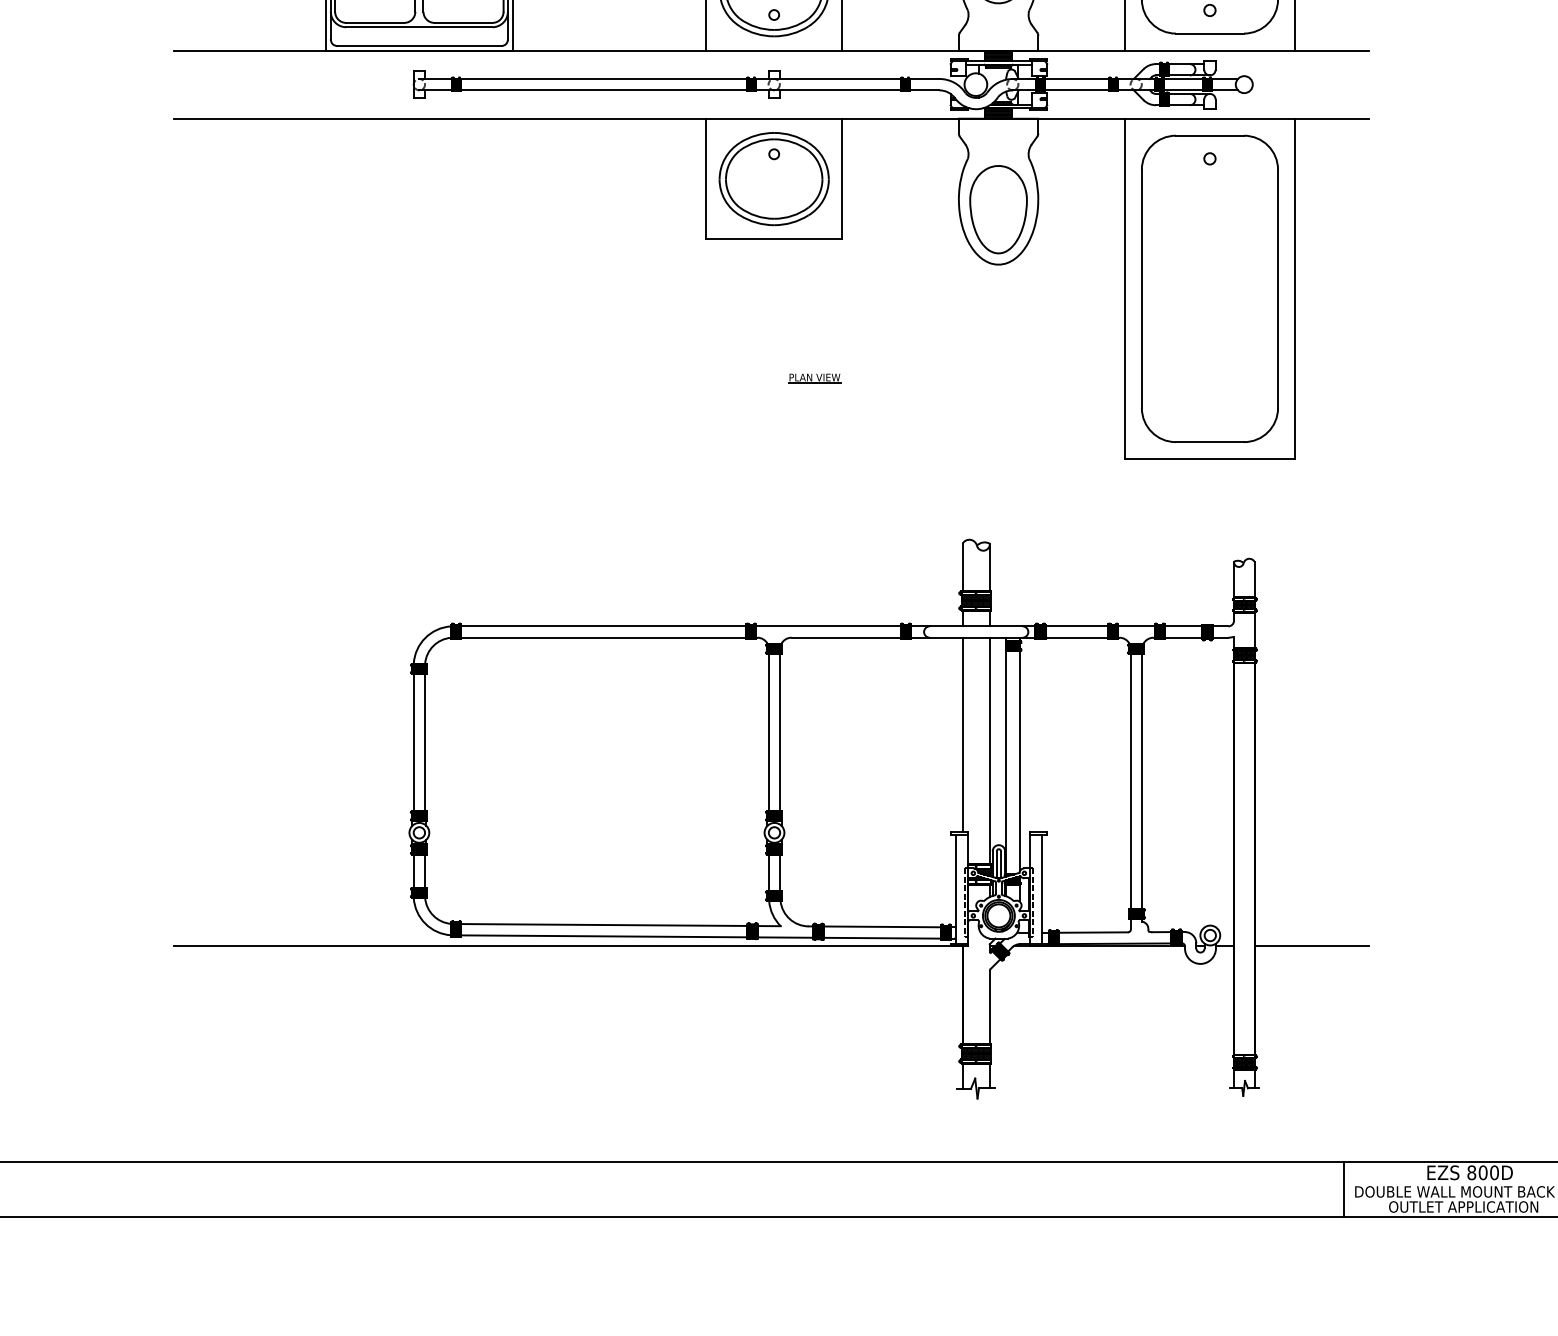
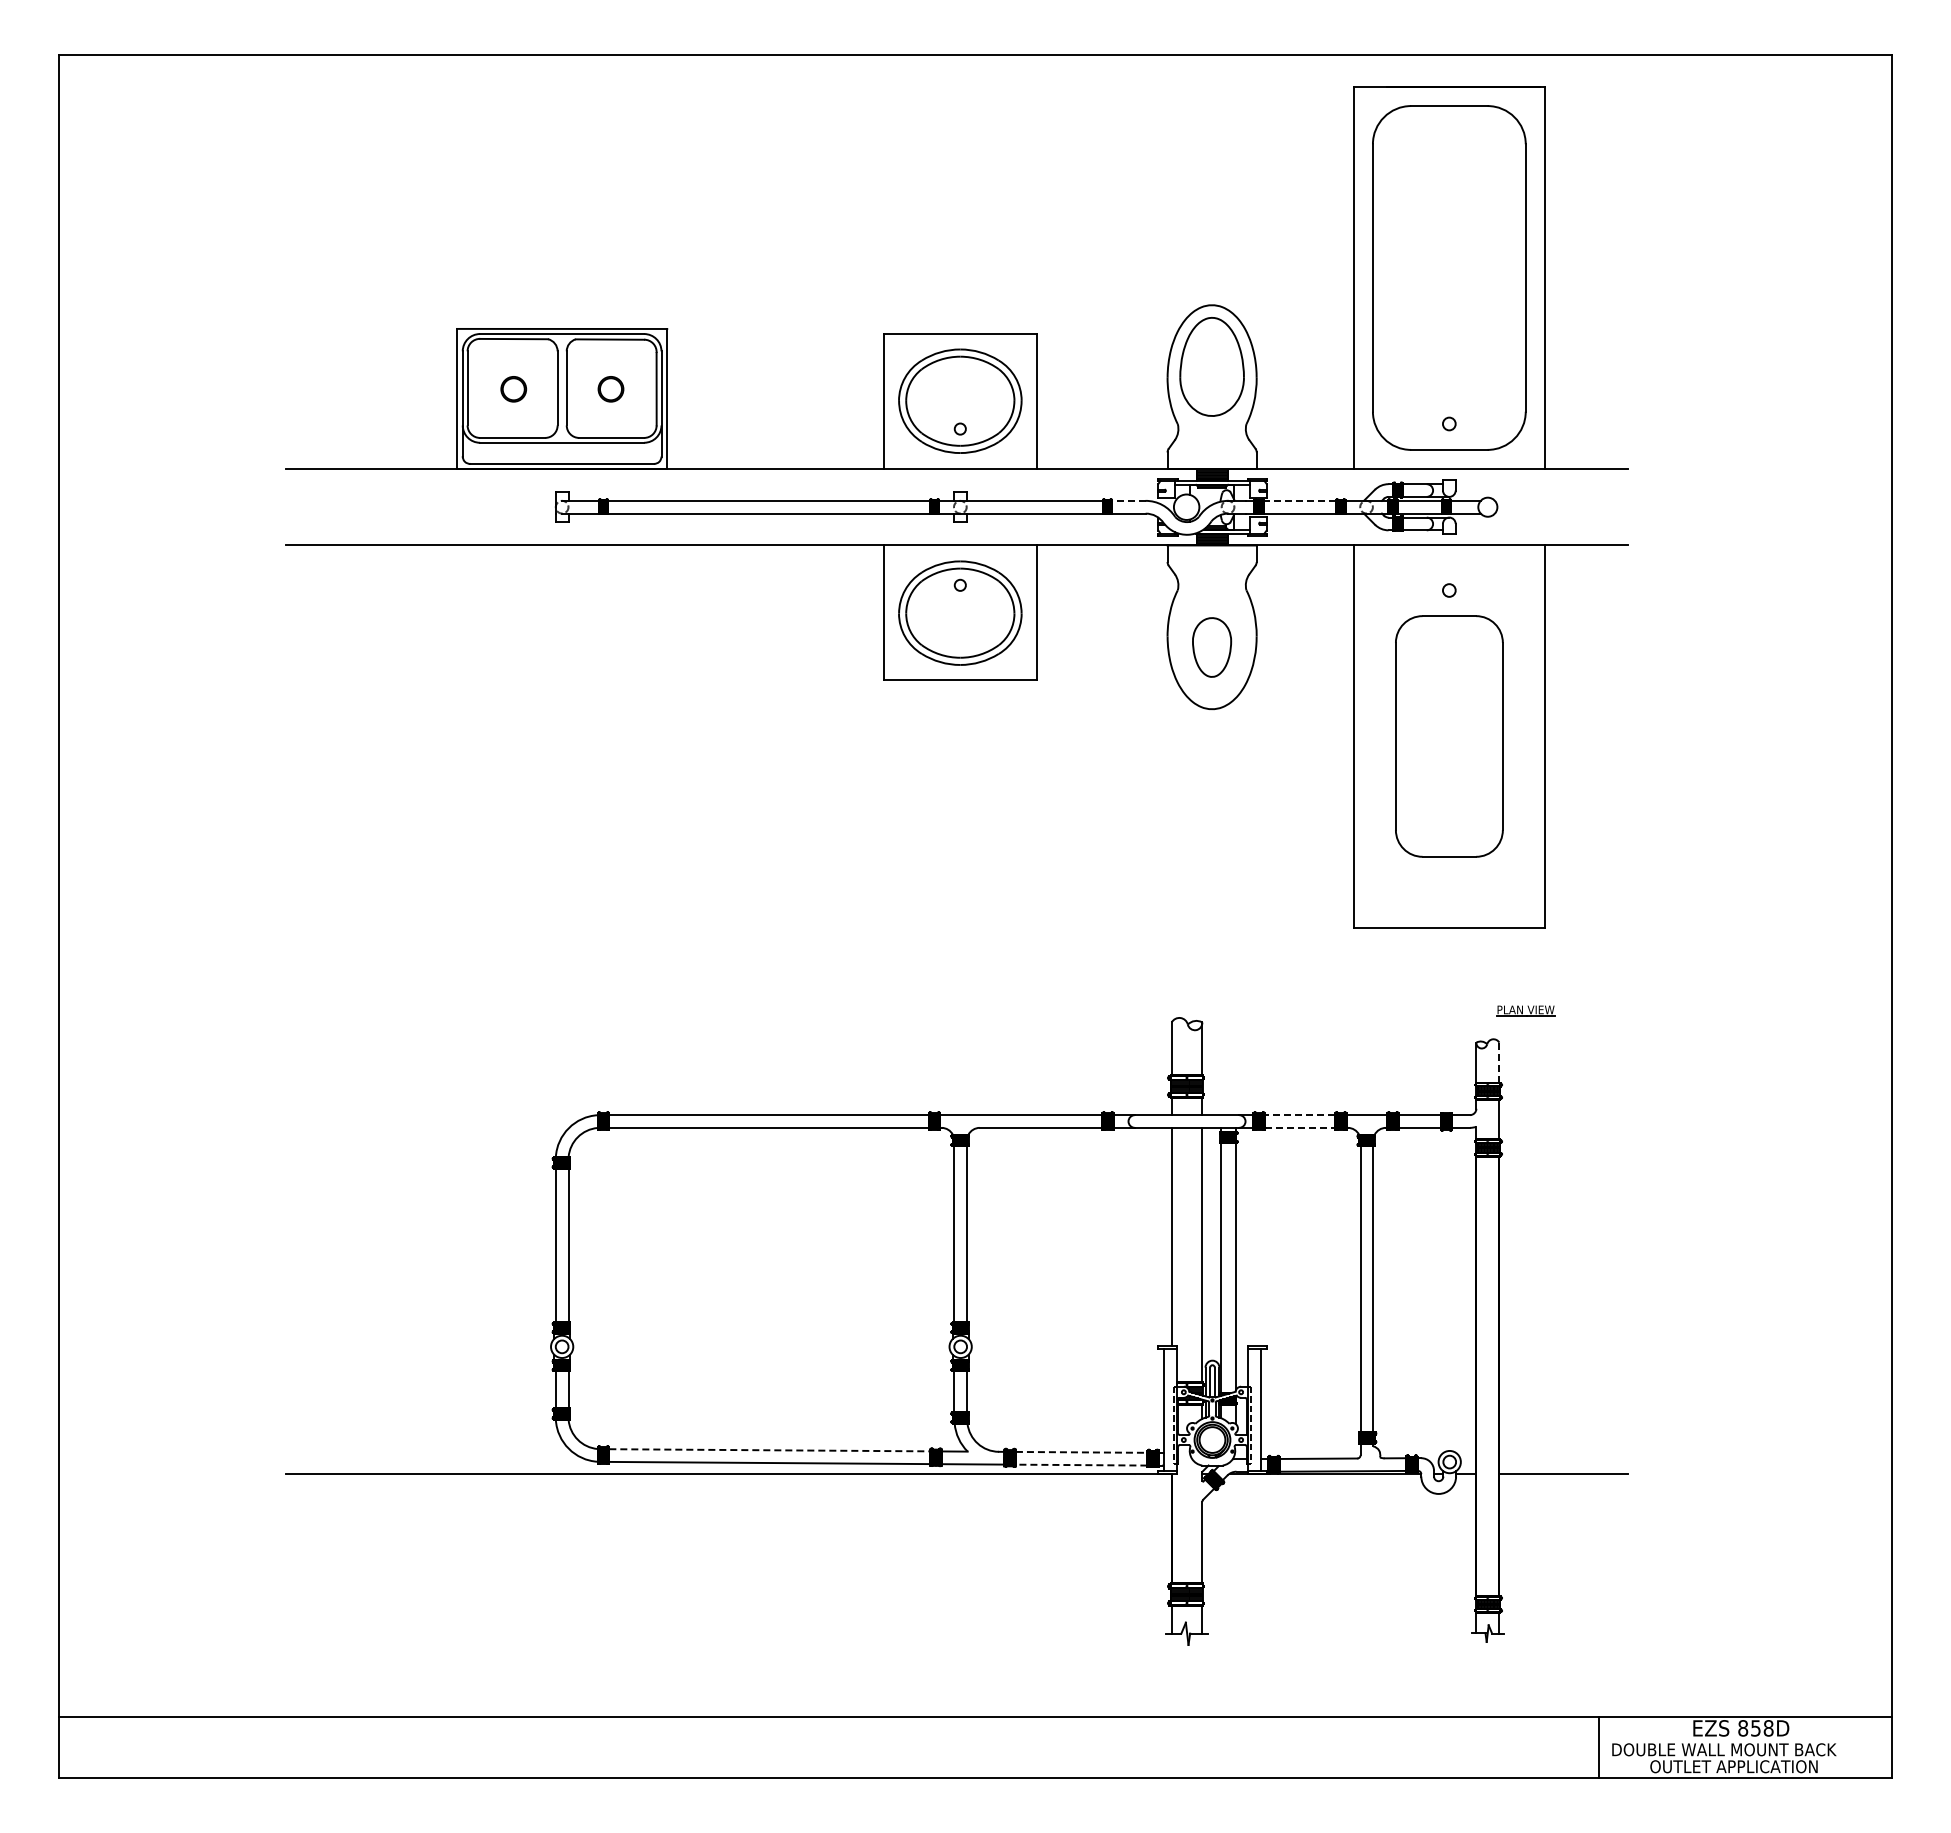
line: (924, 78) -> (1129, 500), solid -> dashed
line: (1077, 78) -> (1300, 500), solid -> dashed
part: (998, 209) -> (1211, 647), size x0.6
part: (1210, 288) -> (1449, 736), size x0.7
part: (814, 378) -> (1525, 1010), moved
line: (1254, 579) -> (1499, 1062), solid -> dashed
line: (1077, 626) -> (1300, 1115), solid -> dashed
line: (1077, 637) -> (1300, 1127), solid -> dashed
line: (605, 925) -> (770, 1450), solid -> dashed
line: (882, 926) -> (1081, 1452), solid -> dashed
line: (882, 938) -> (1081, 1465), solid -> dashed
text: (1489, 1172) -> (1762, 1728), 800D -> 858D

